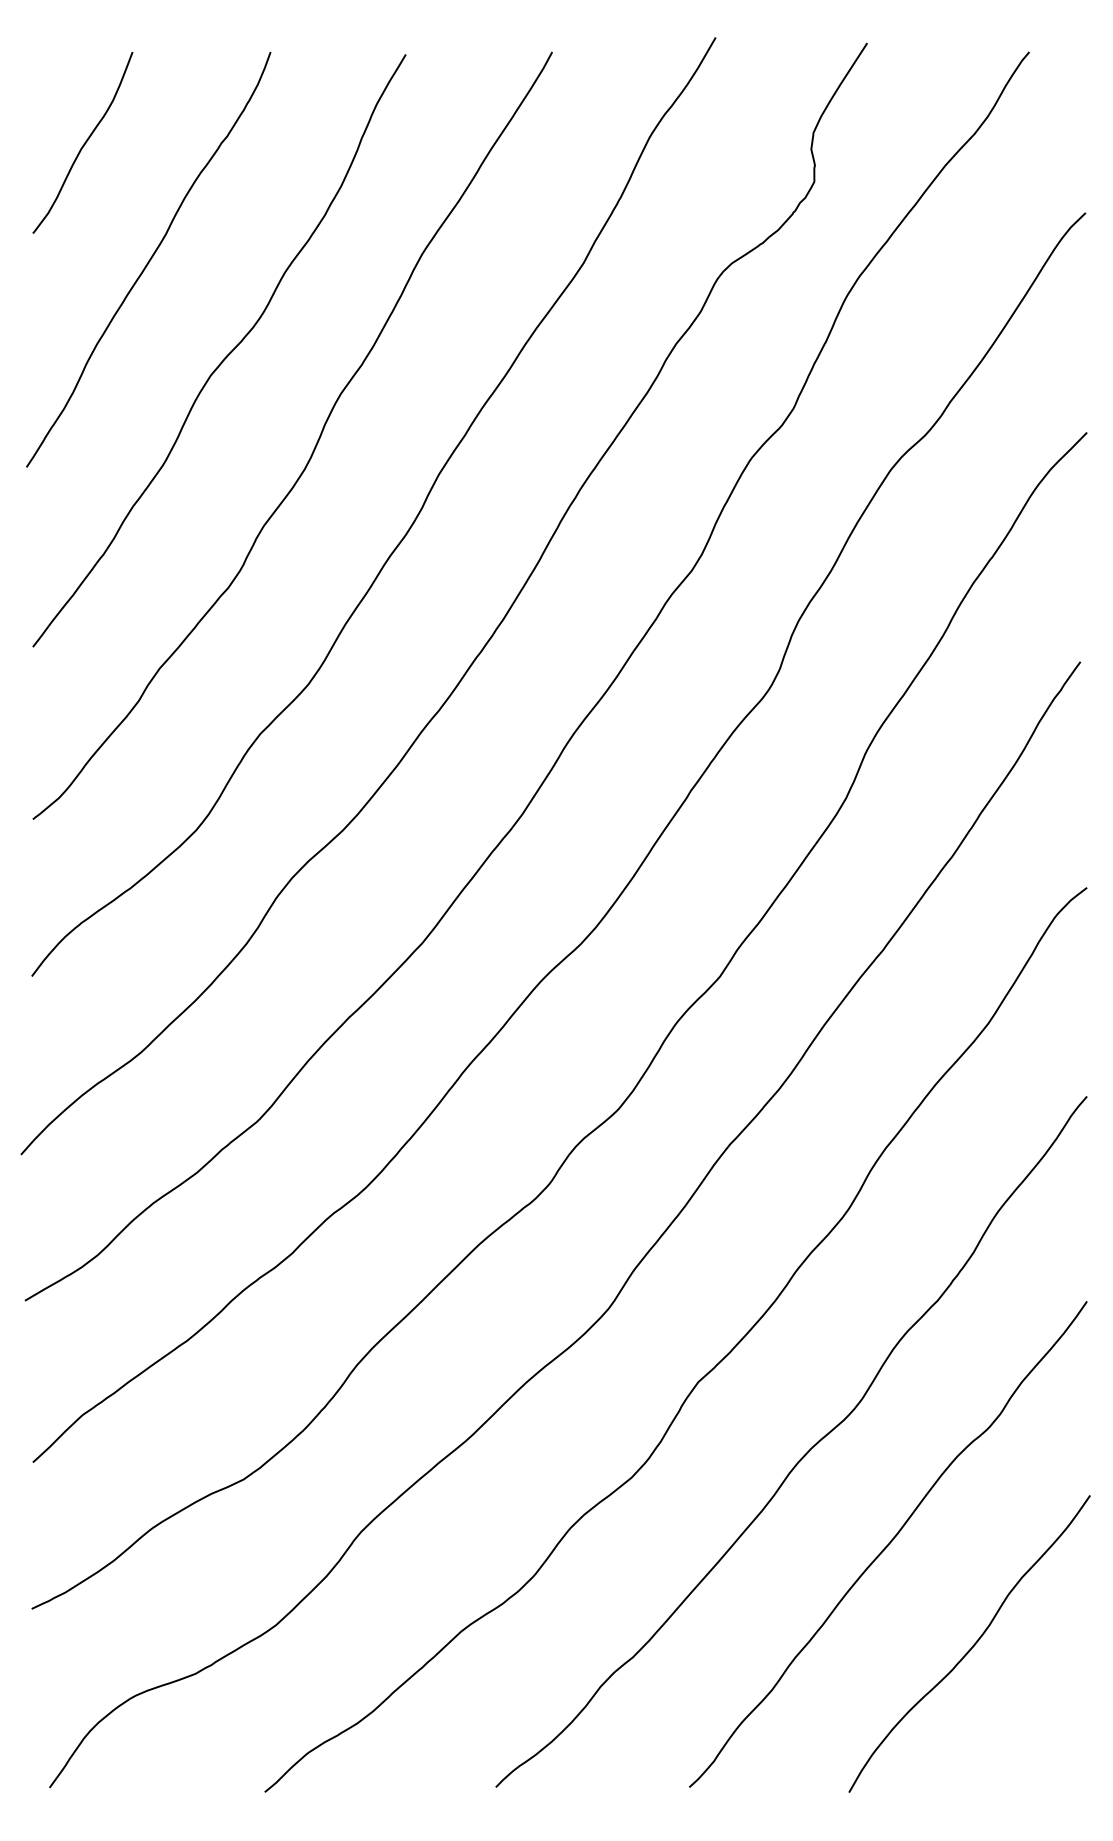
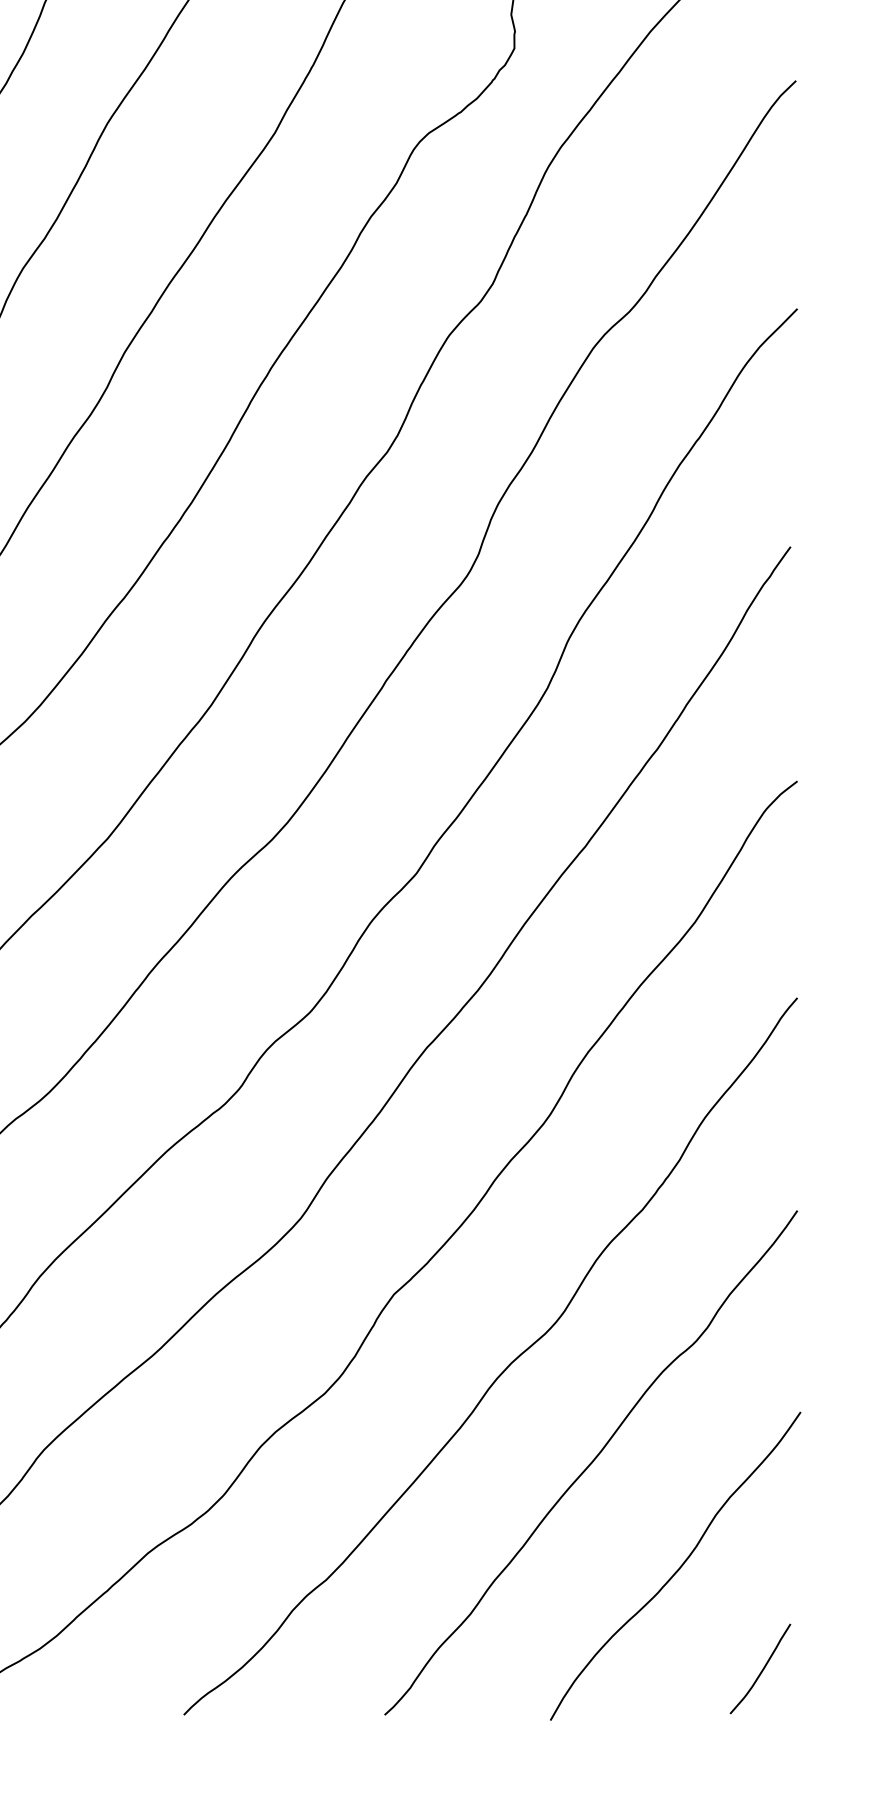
curve: (1052, 1744) -> (761, 1670), added

